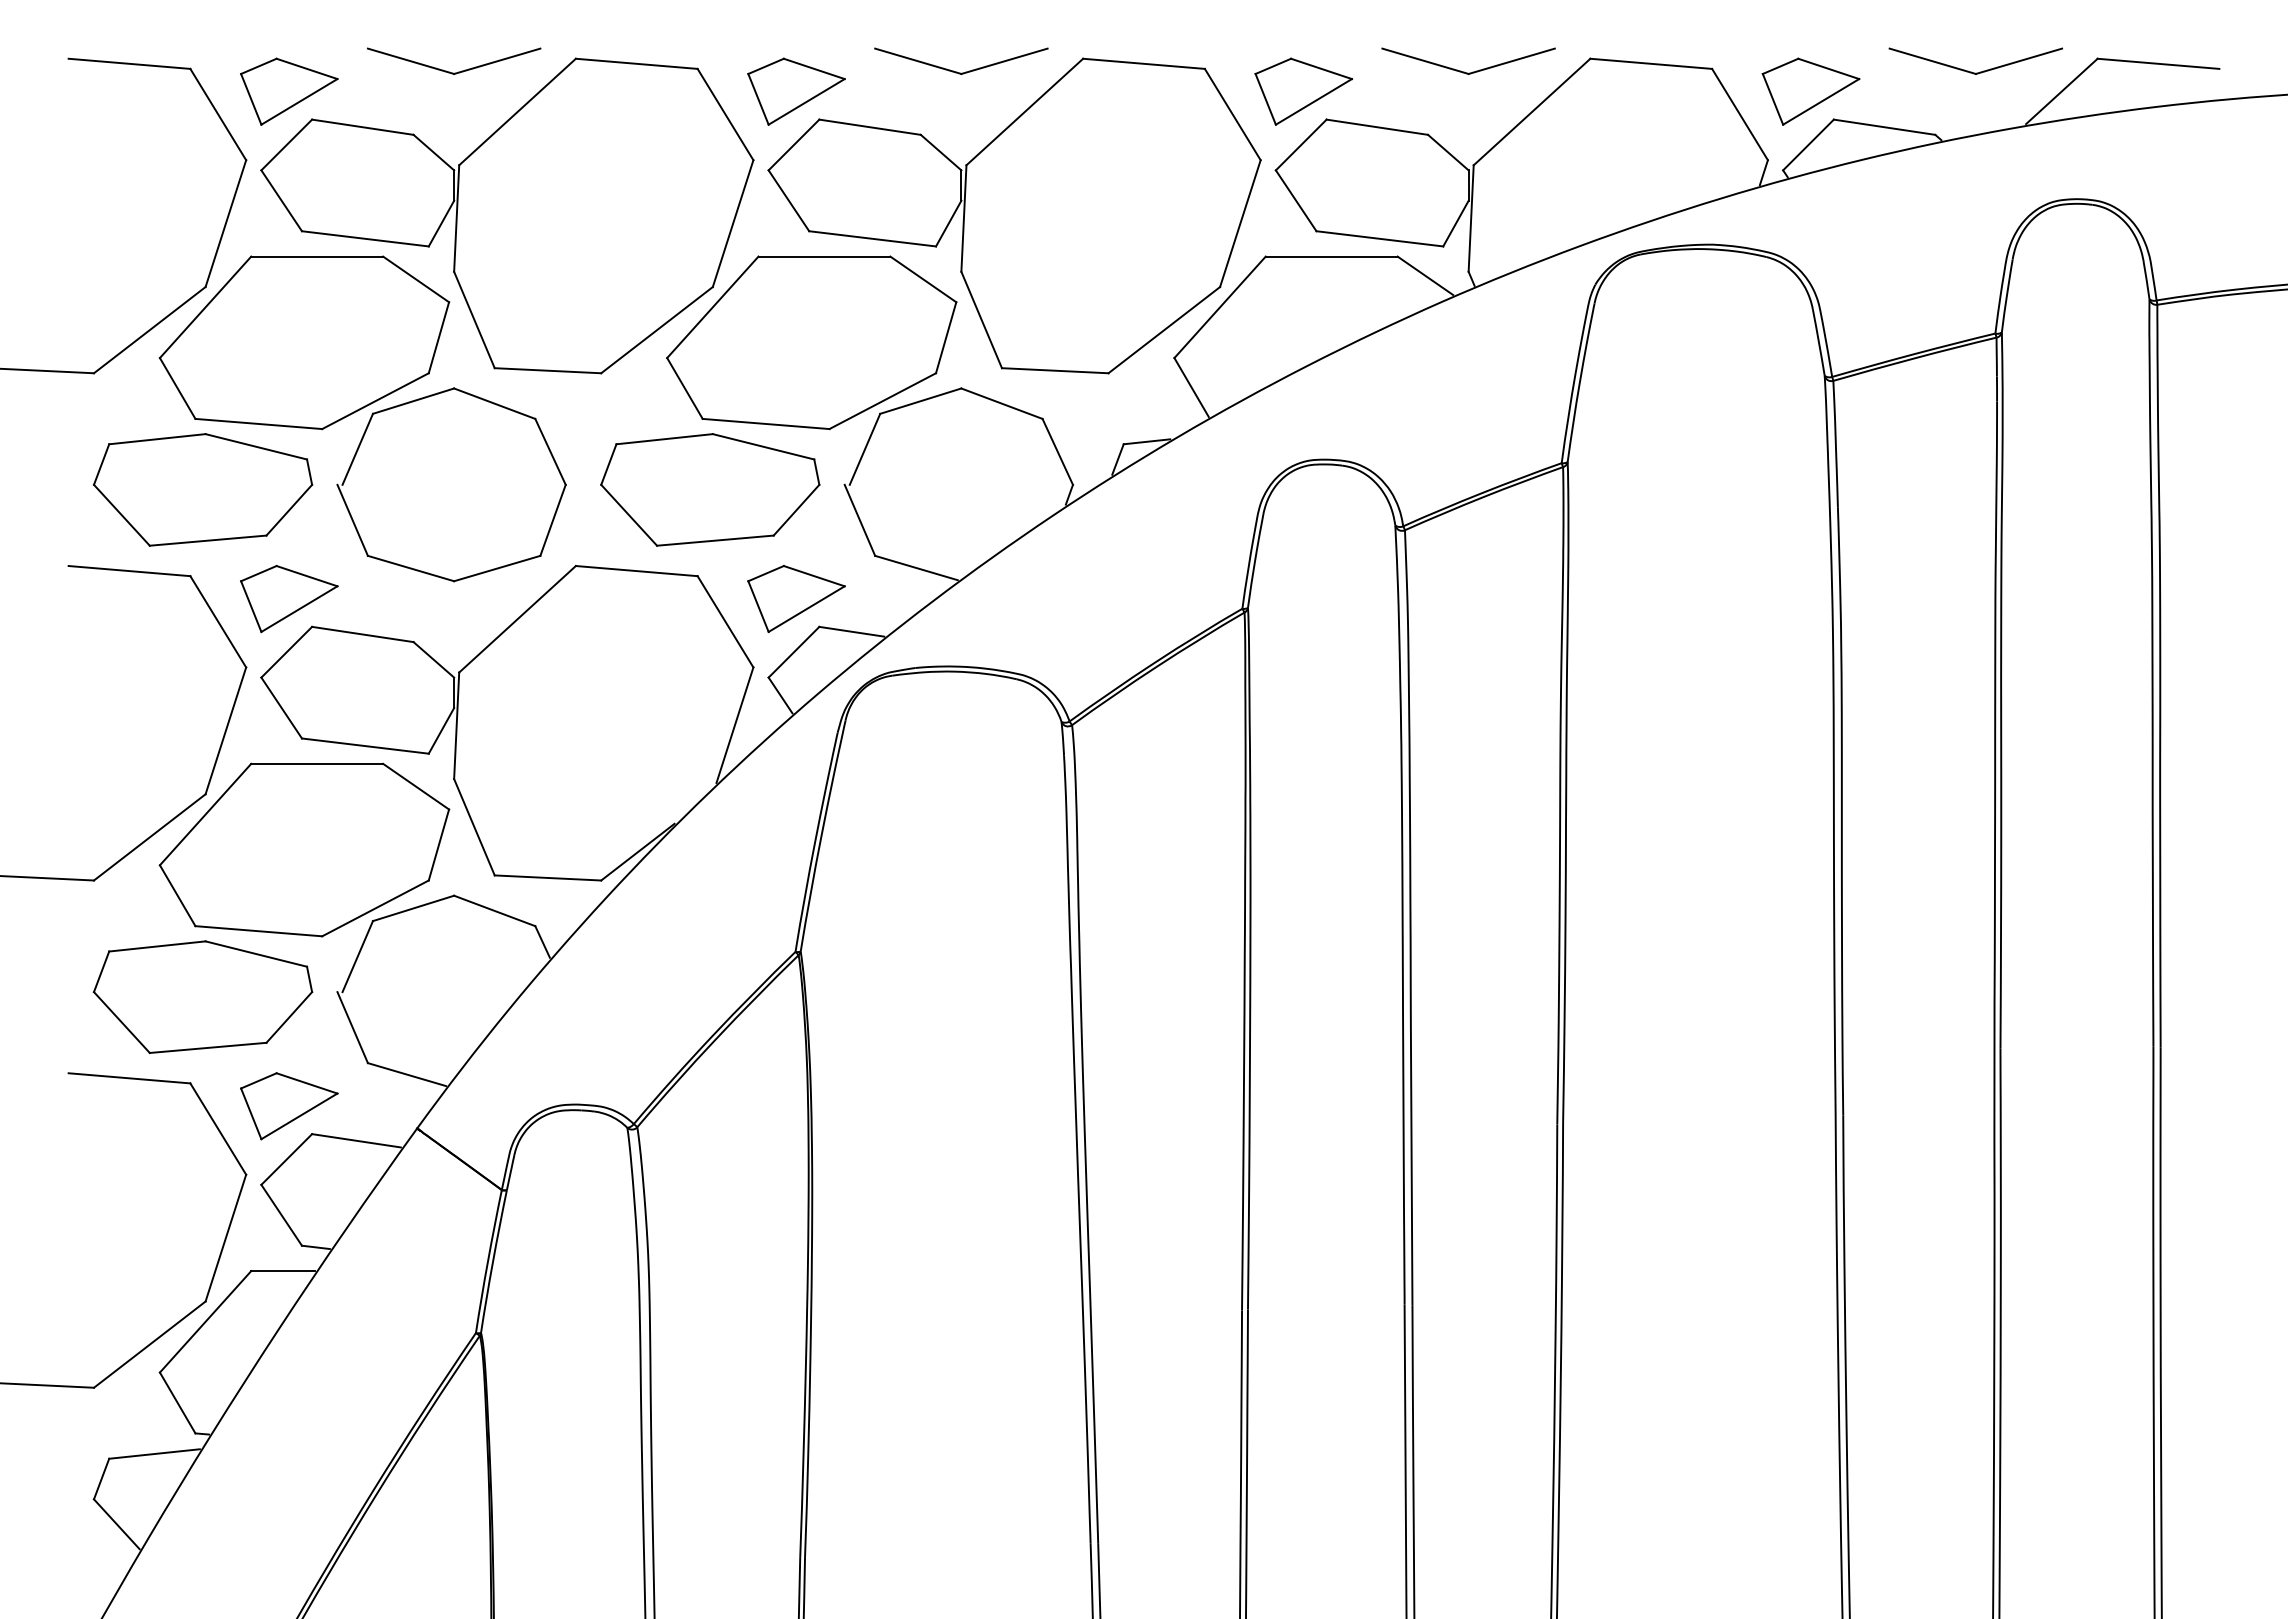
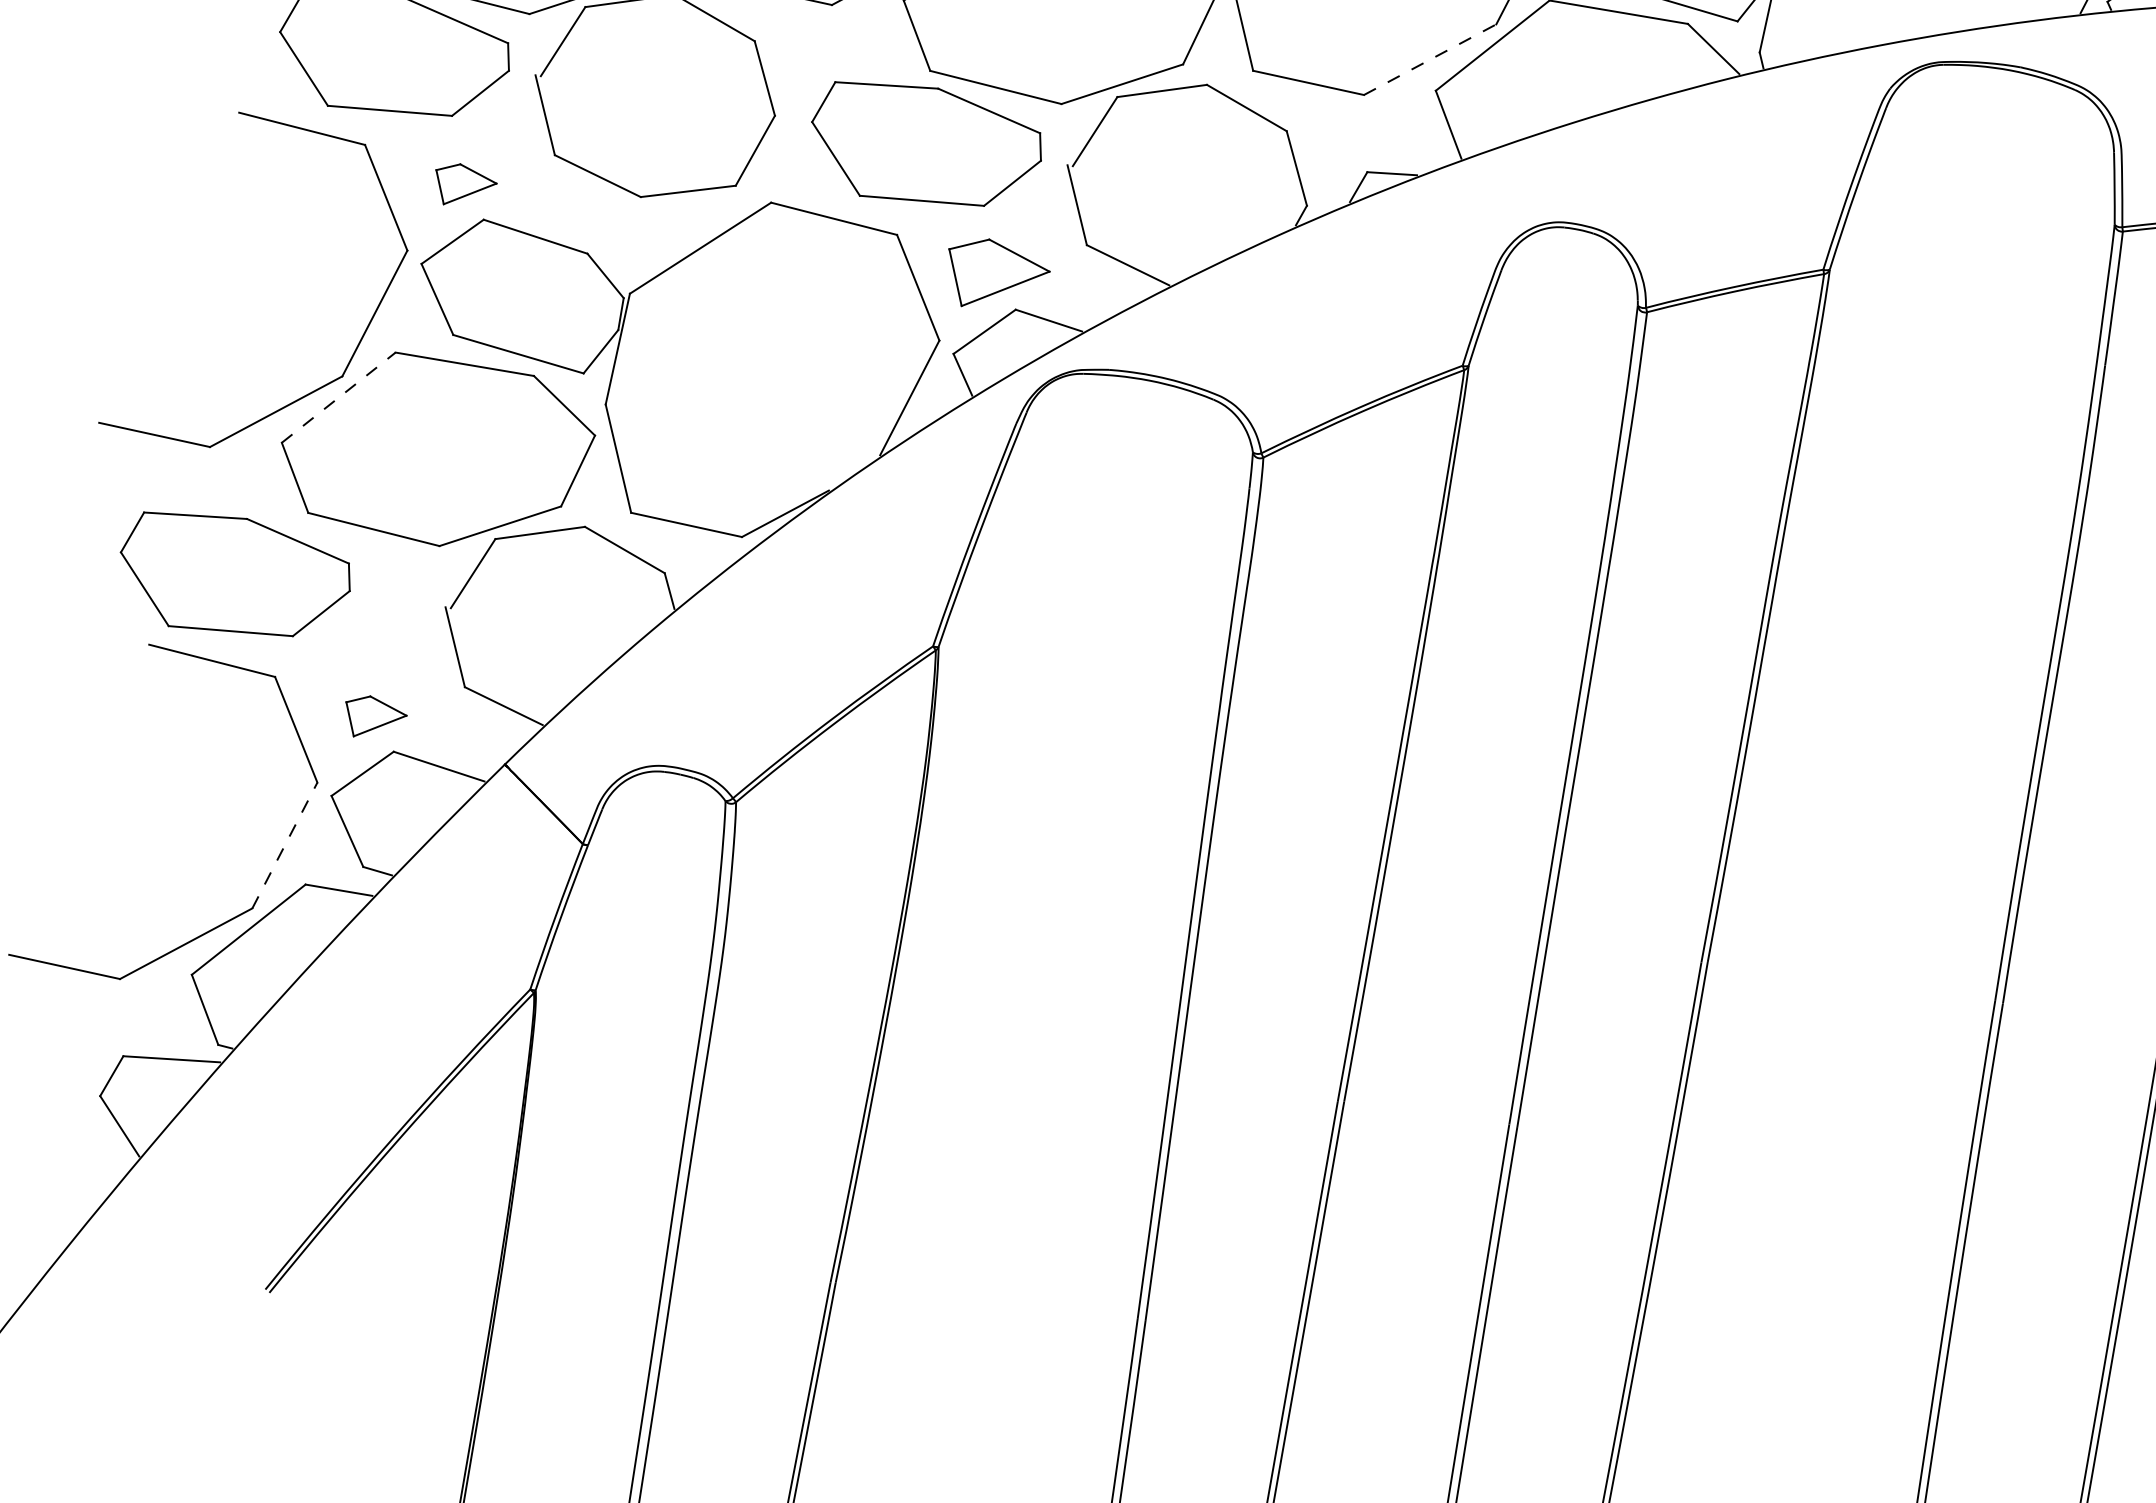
line: (1164, 330) -> (1430, 60), solid -> dashed
part: (289, 598) -> (465, 185), size x0.6
line: (205, 814) -> (338, 397), solid -> dashed
part: (202, 996) -> (234, 576), moved
part: (289, 1106) -> (374, 718), size x0.6
line: (225, 1238) -> (284, 845), solid -> dashed

